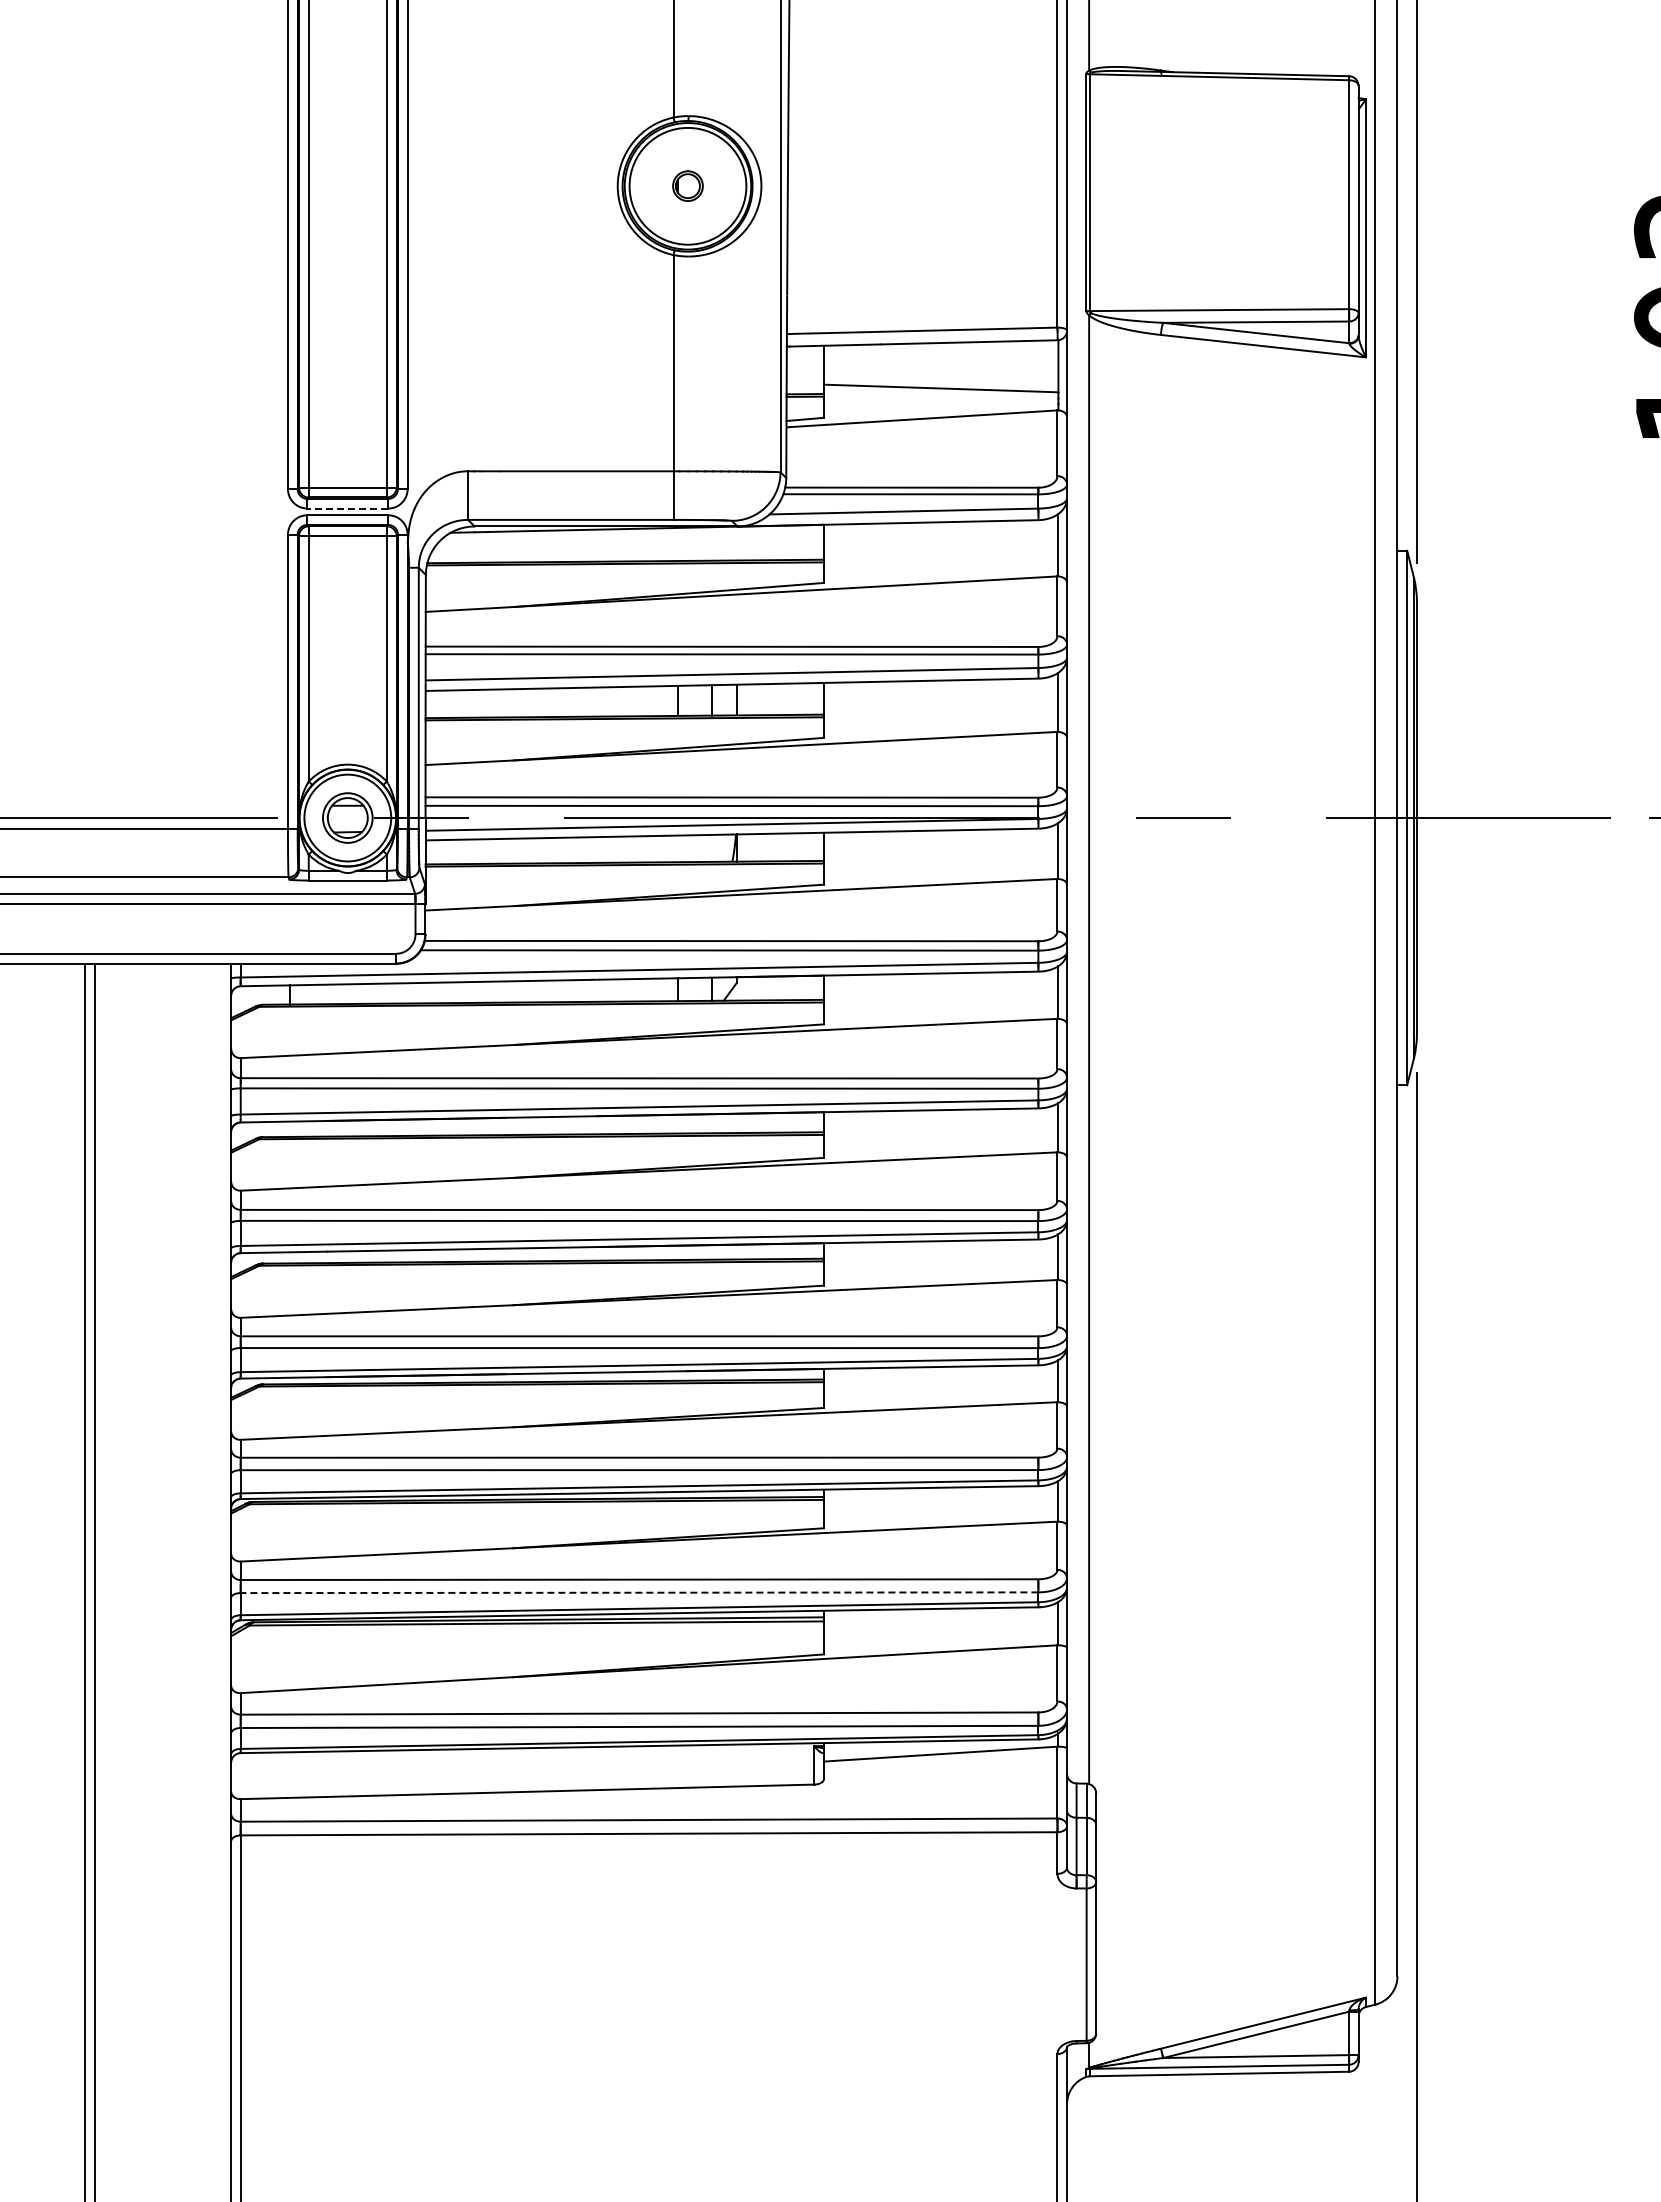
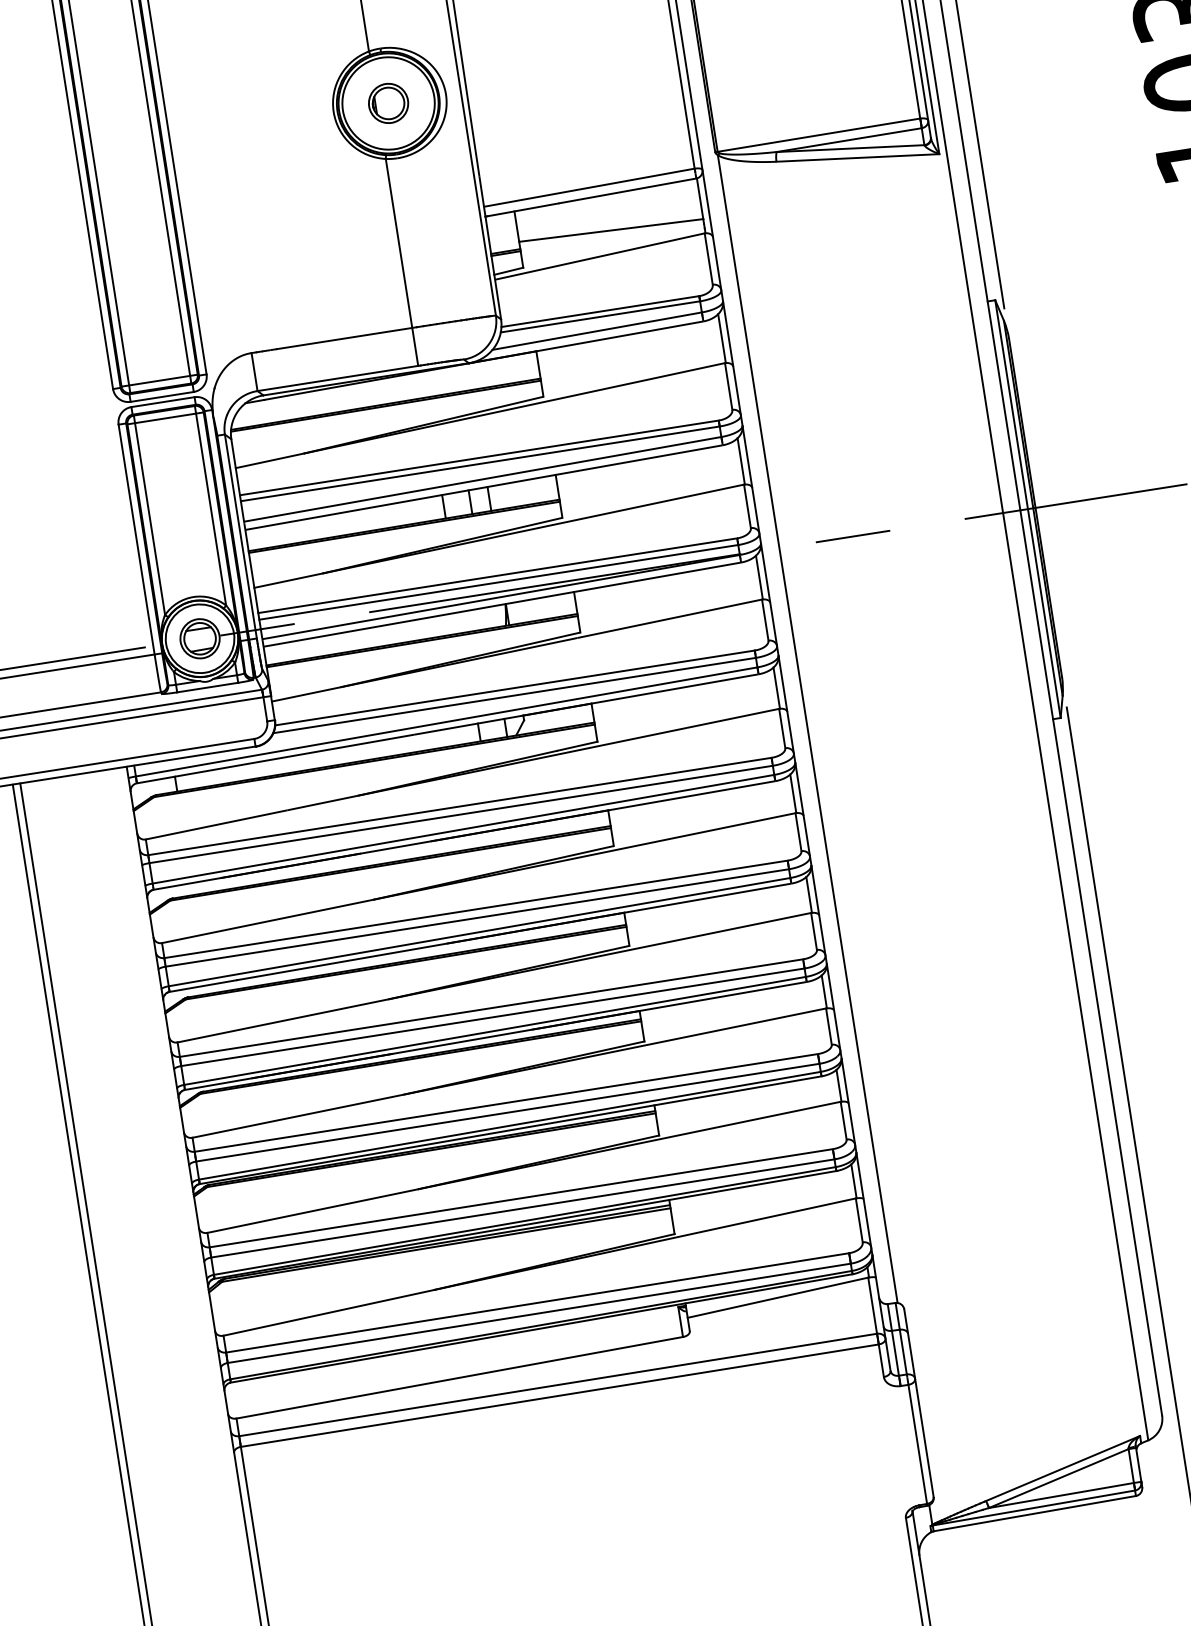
part: (687, 185) -> (388, 102), size x1.67
line: (347, 508) -> (161, 396), dashed -> solid
line: (639, 1592) -> (522, 1208), dashed -> solid

